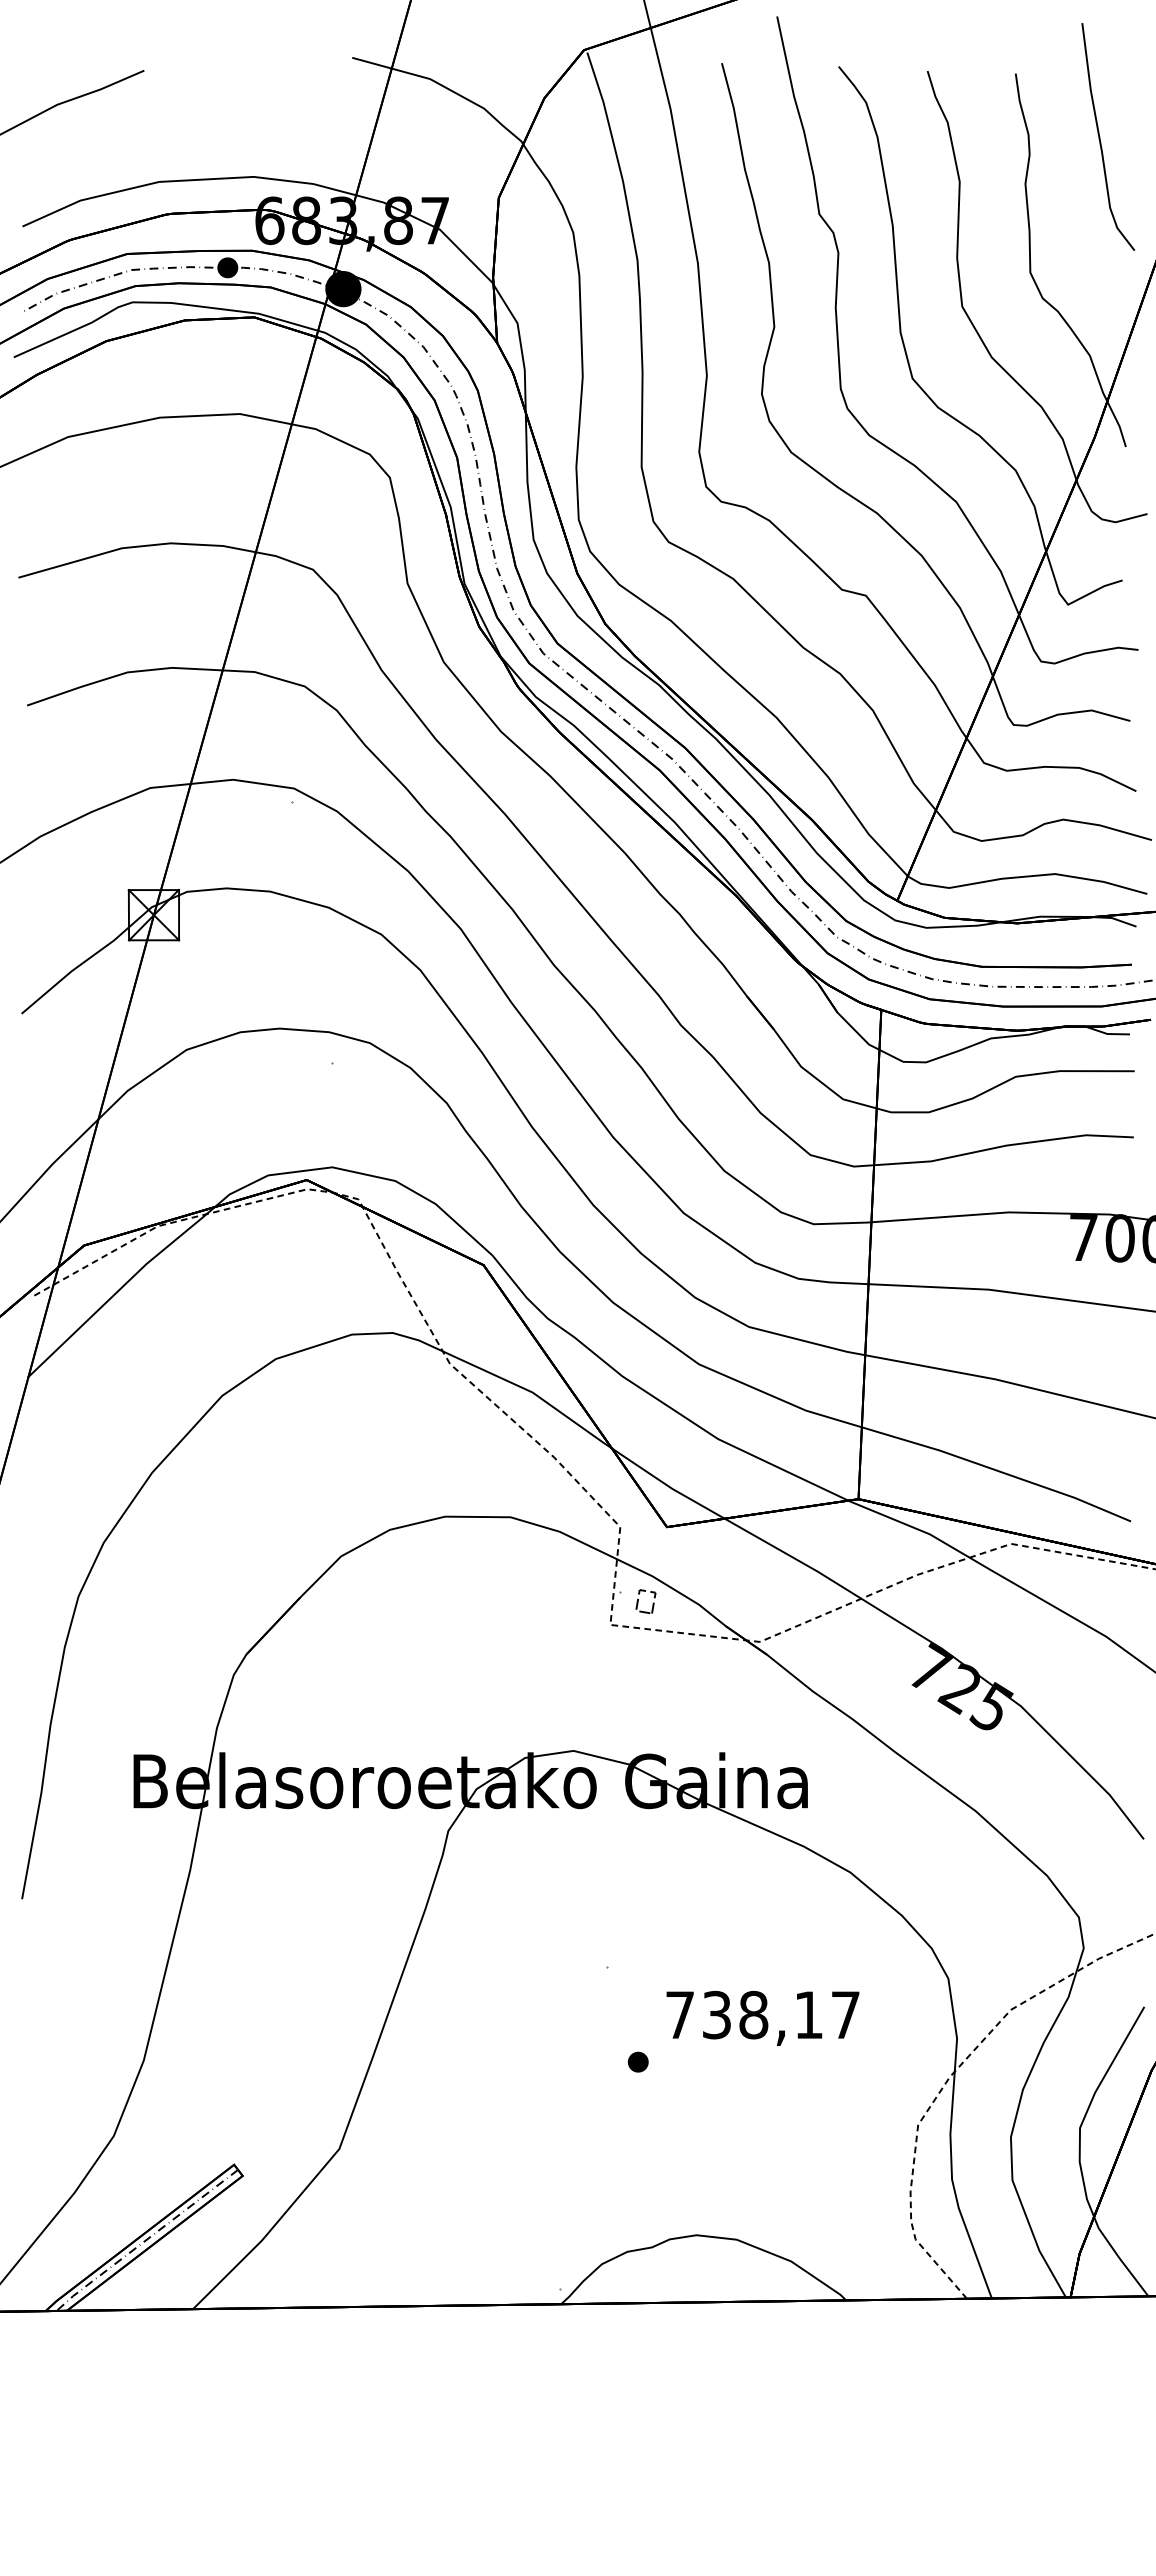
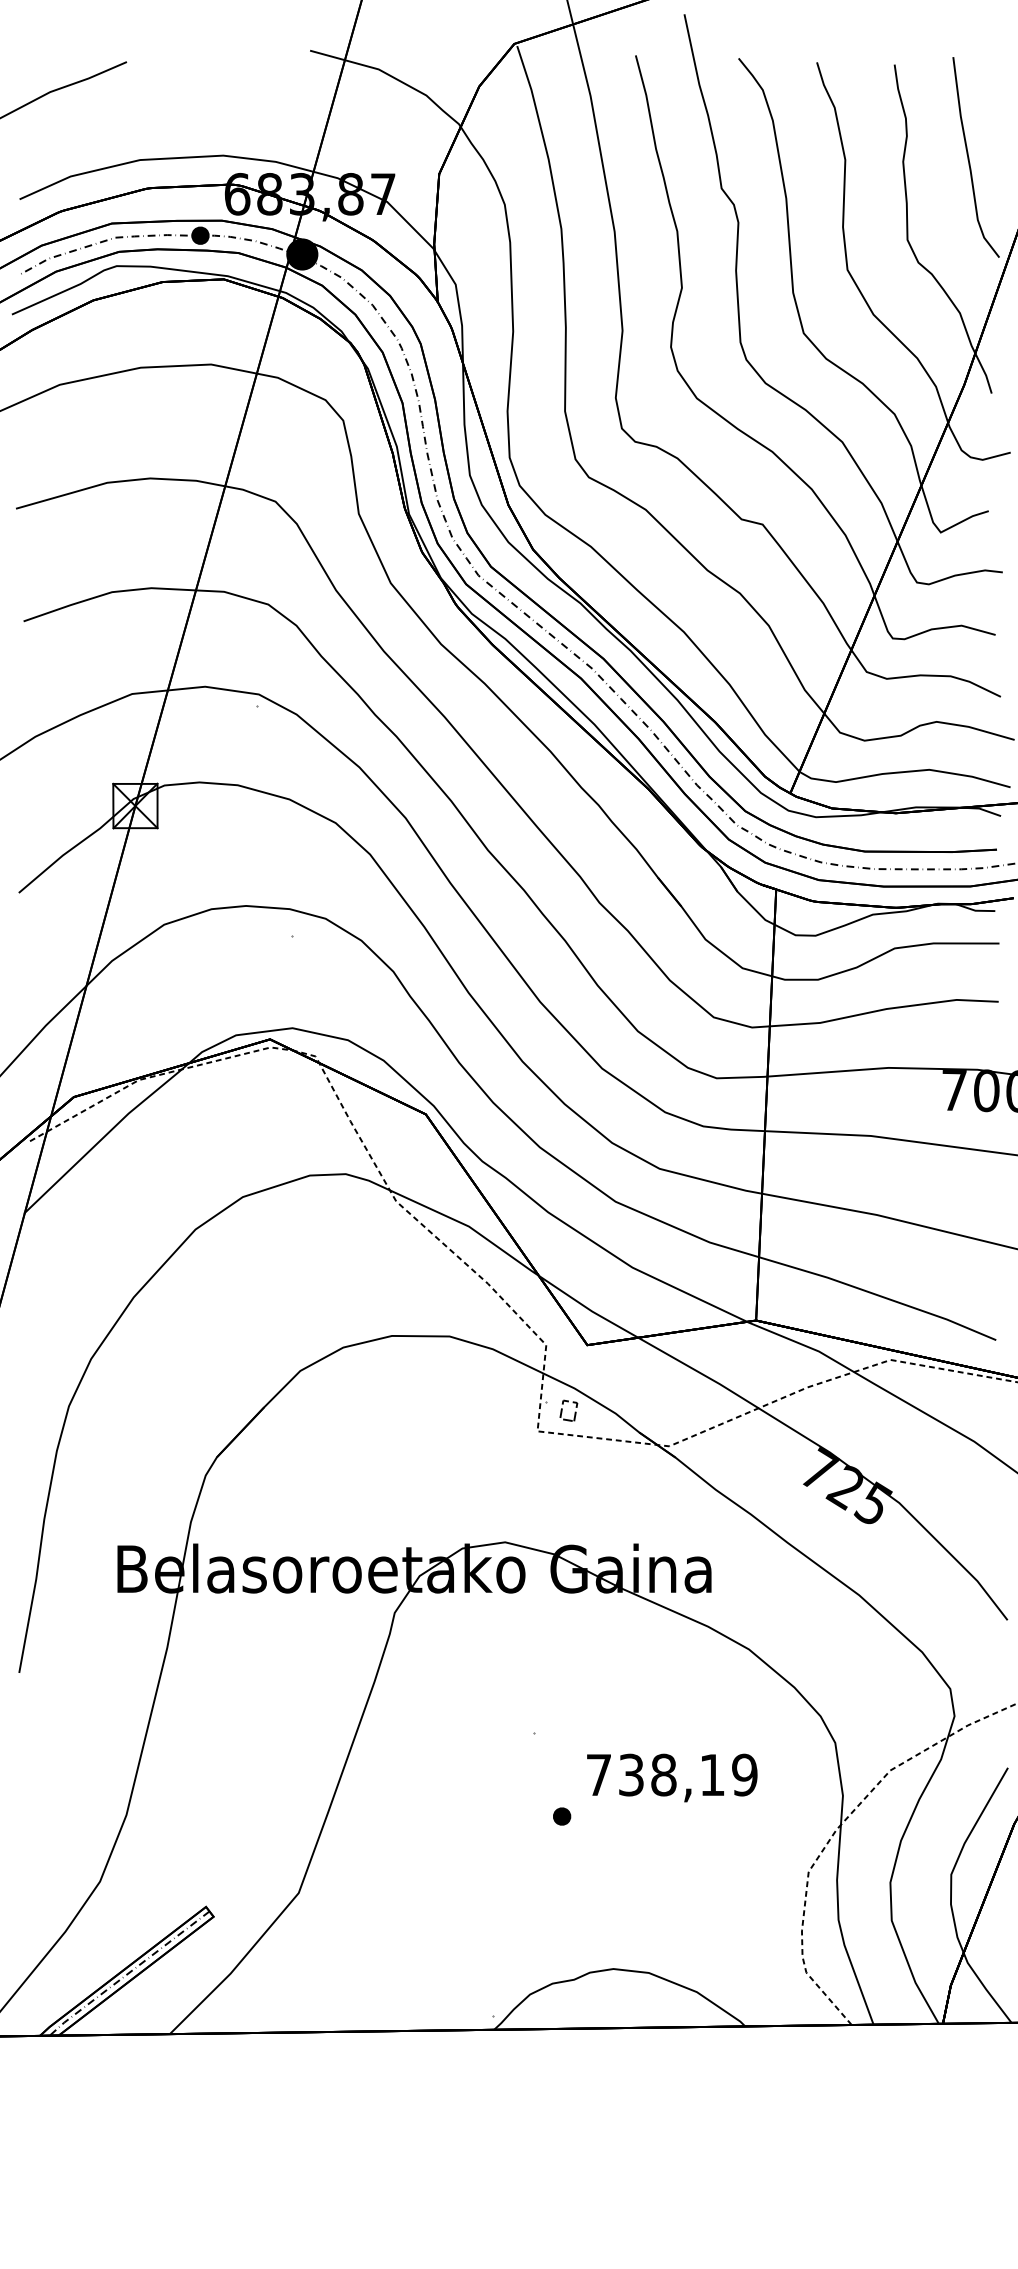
curve: (1100, 136) -> (969, 157), moved
text: (845, 2014) -> (744, 1774), 738,17 -> 738,19

